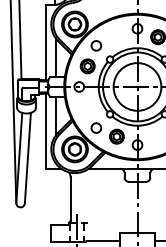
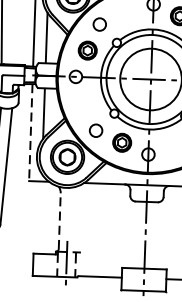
line: (45, 131) -> (30, 132), solid -> dashed
line: (70, 199) -> (59, 221), solid -> dashed

